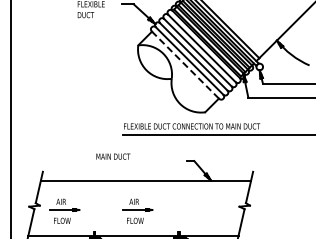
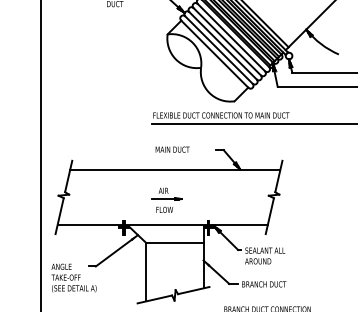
line: (185, 64) -> (214, 53), dashed -> solid
text: (113, 156) -> (172, 149), moved
part: (64, 210) -> (93, 199), removed

